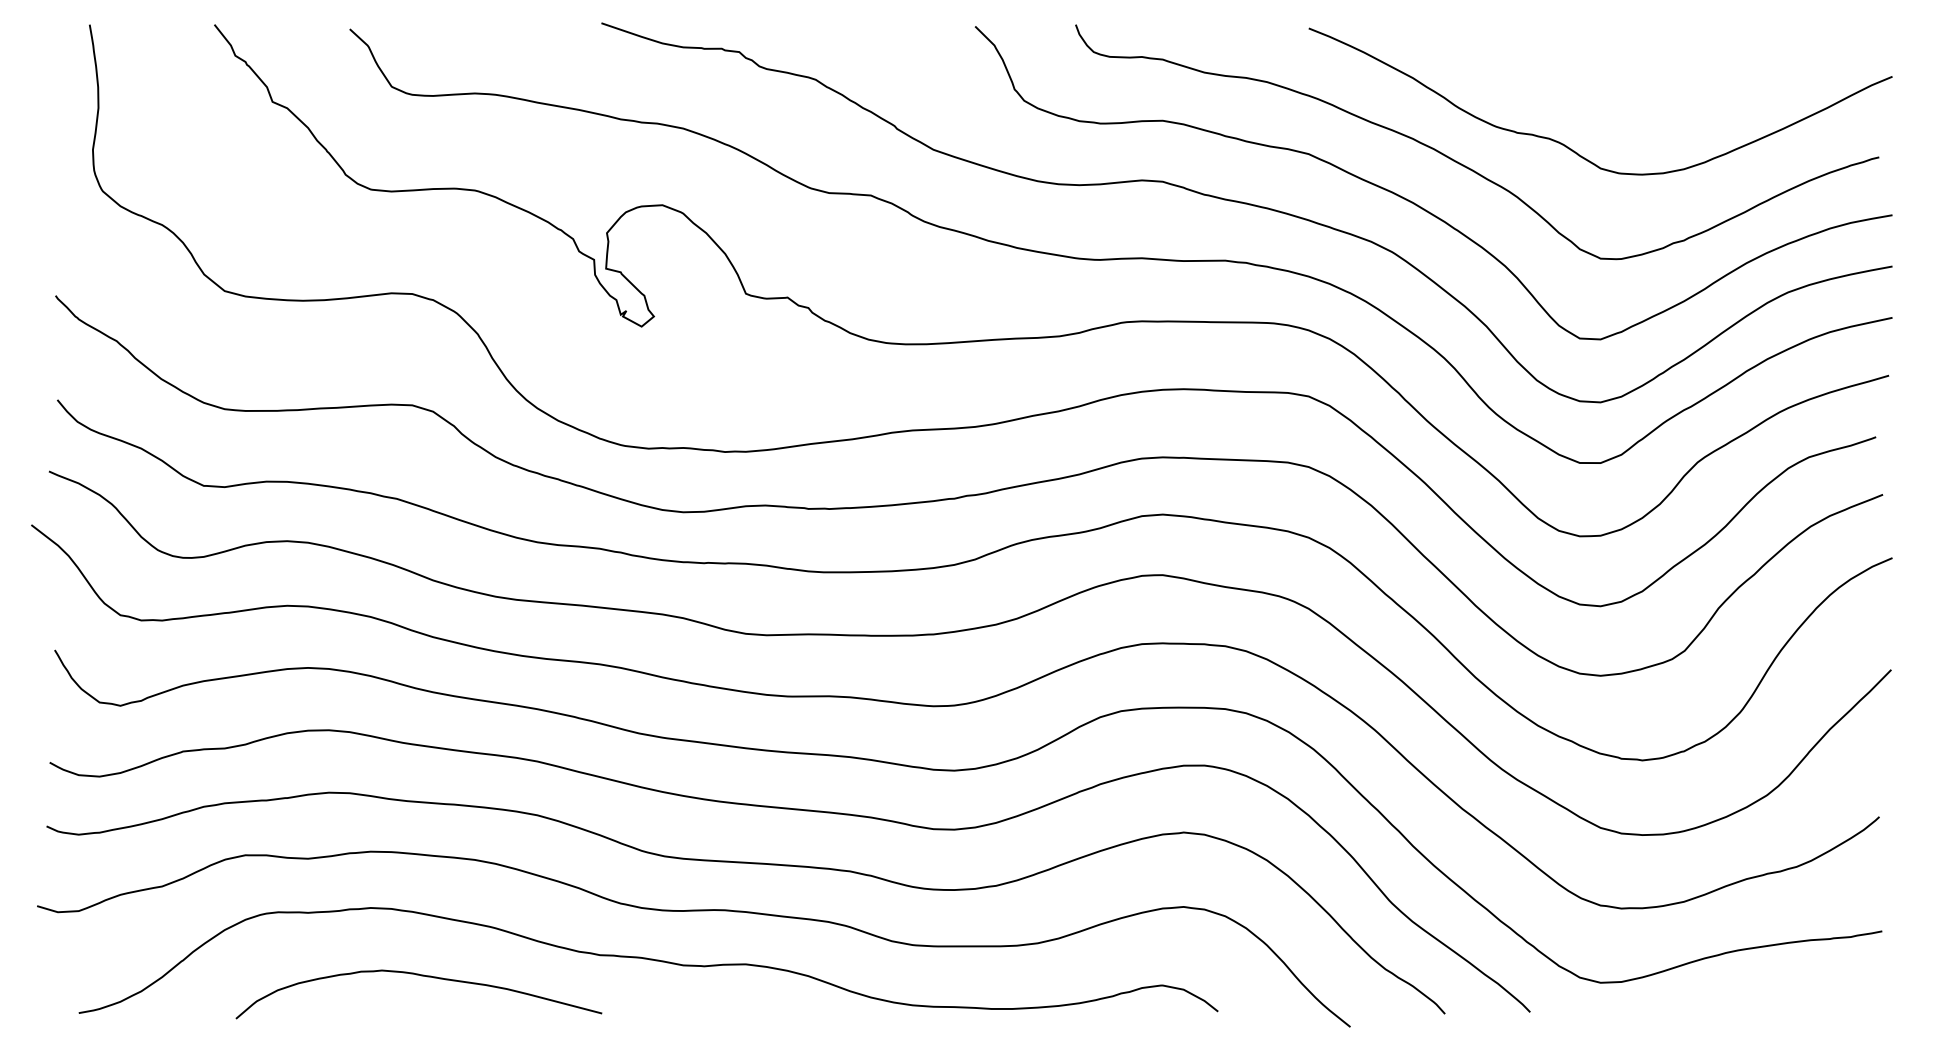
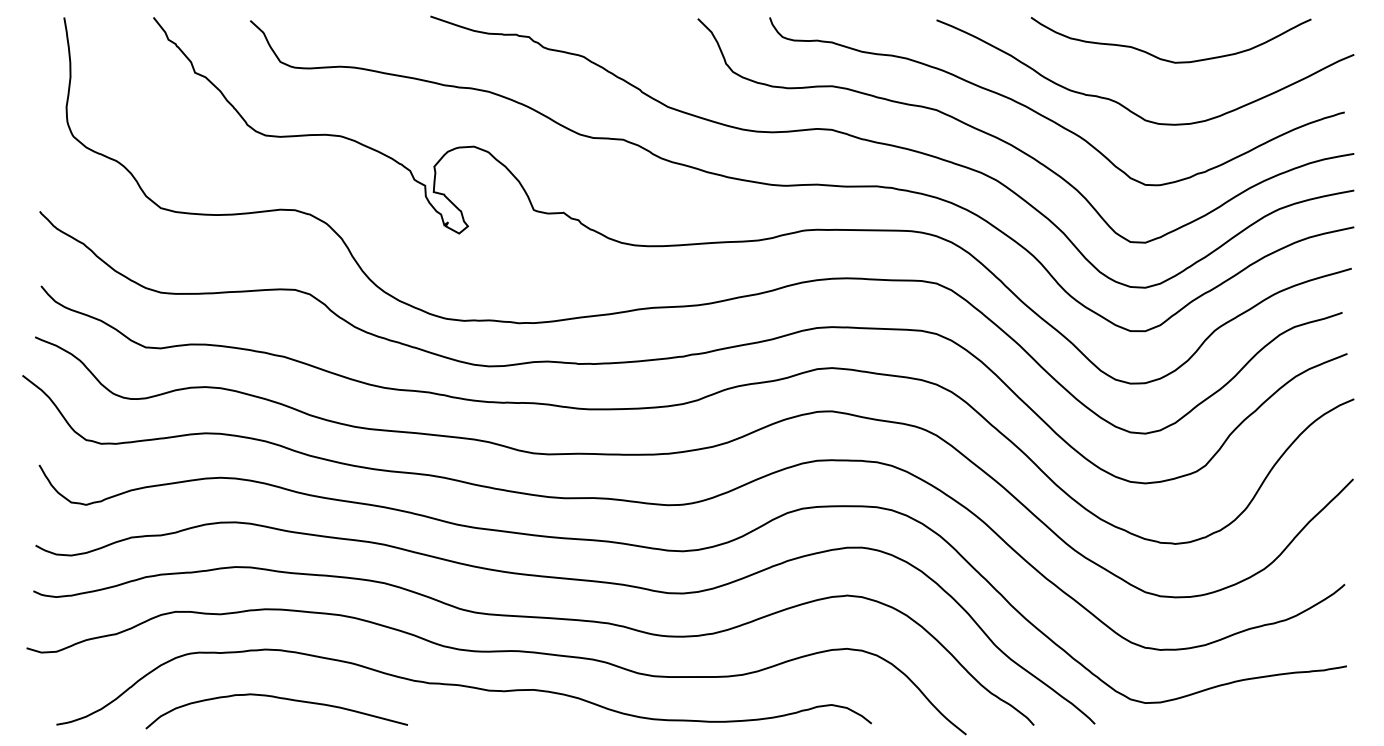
curve: (1630, 83) -> (1166, 59), added
curve: (418, 976) -> (276, 698), moved

